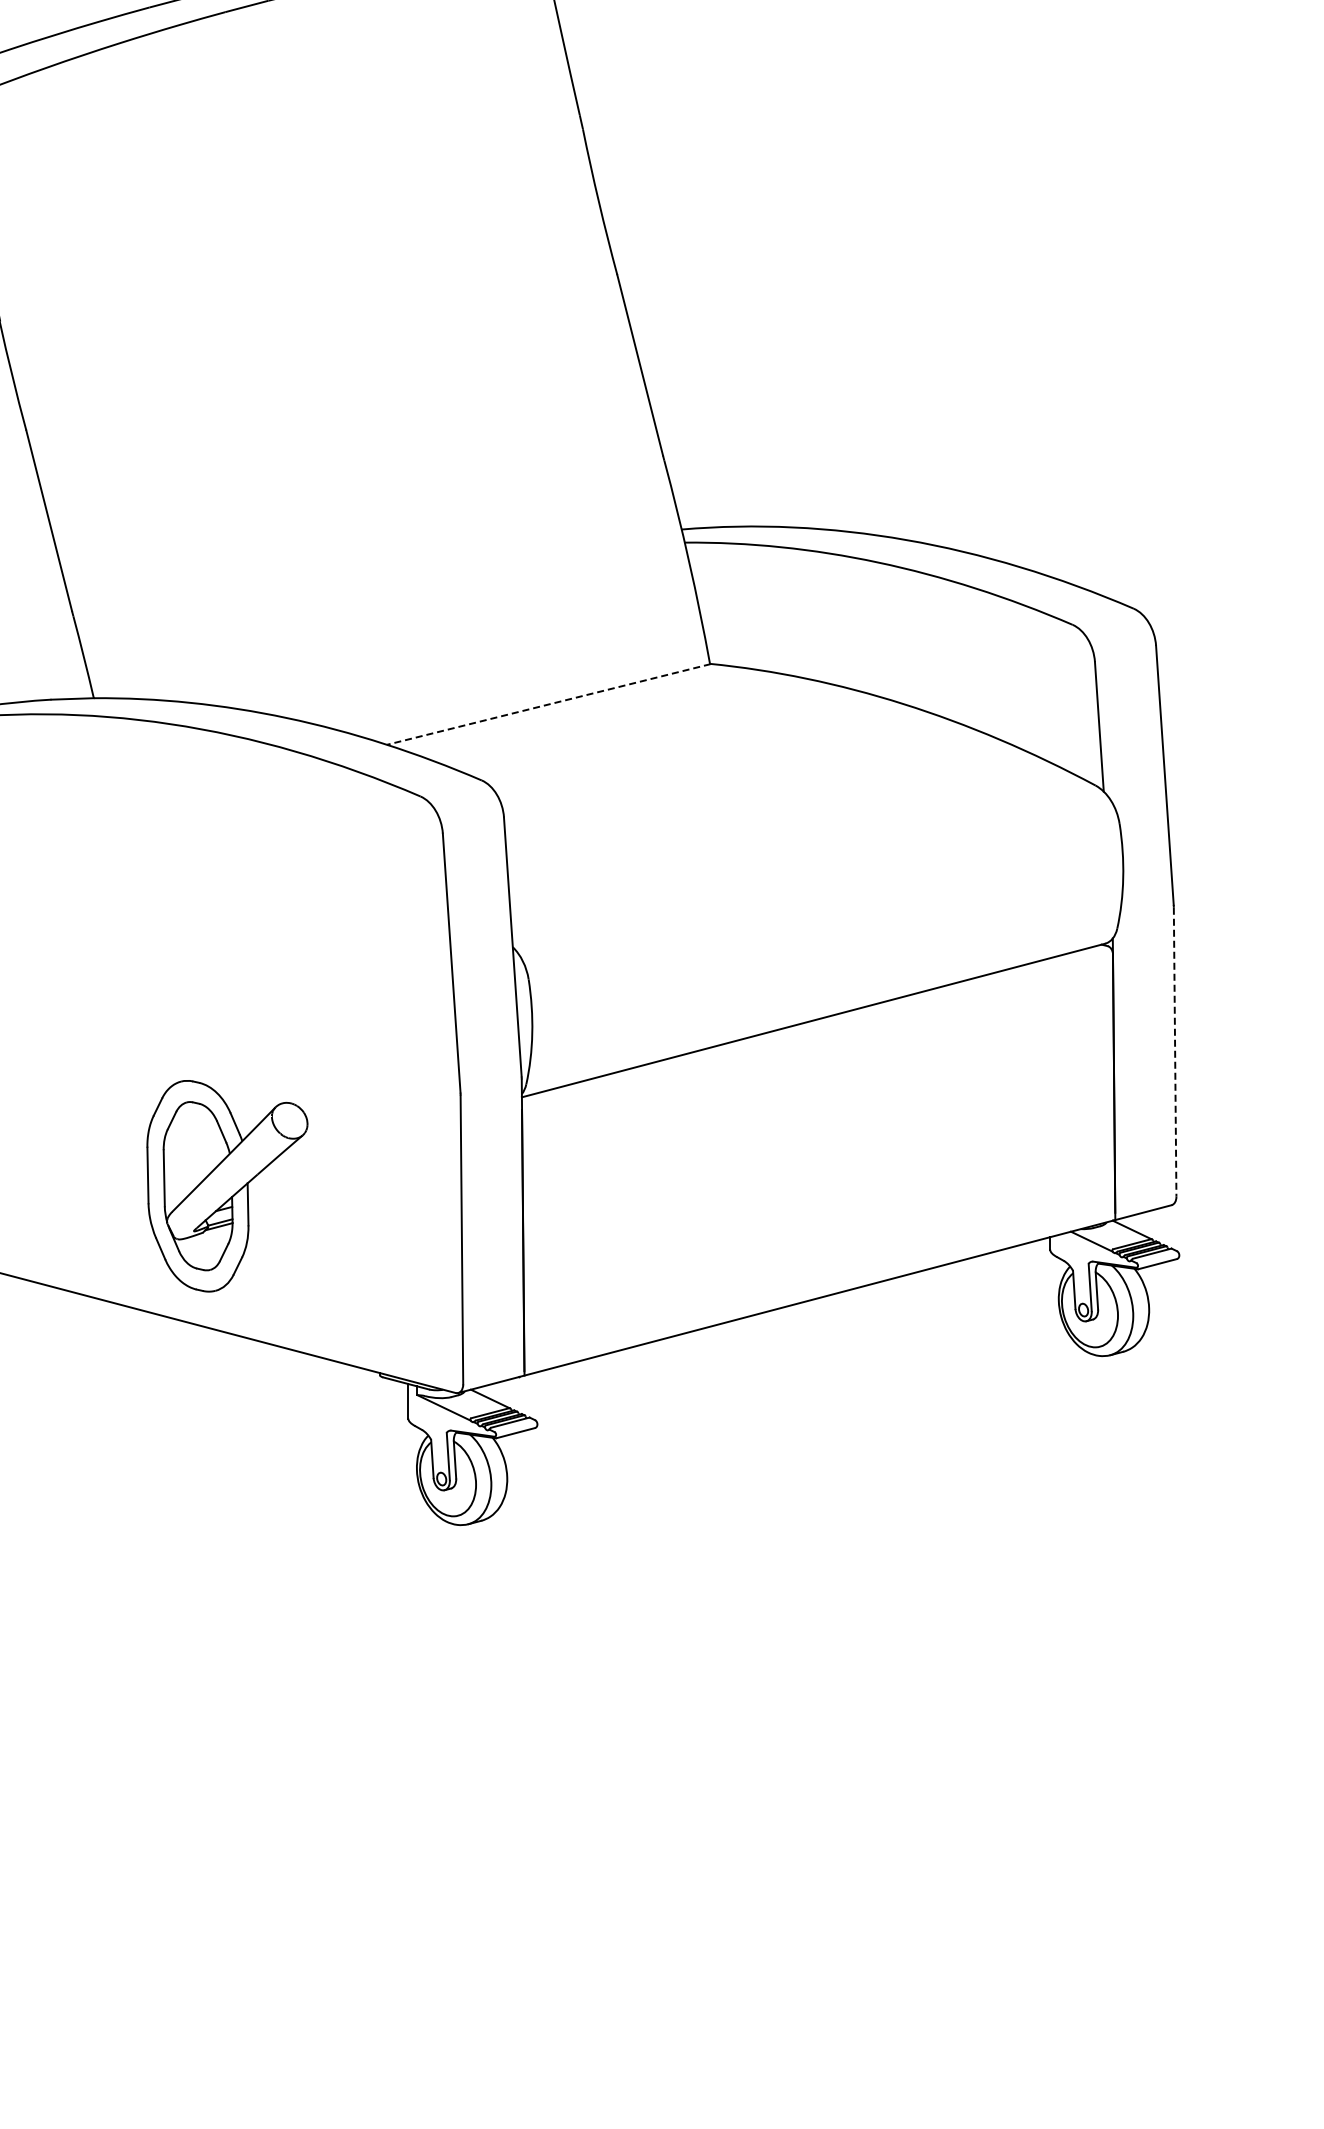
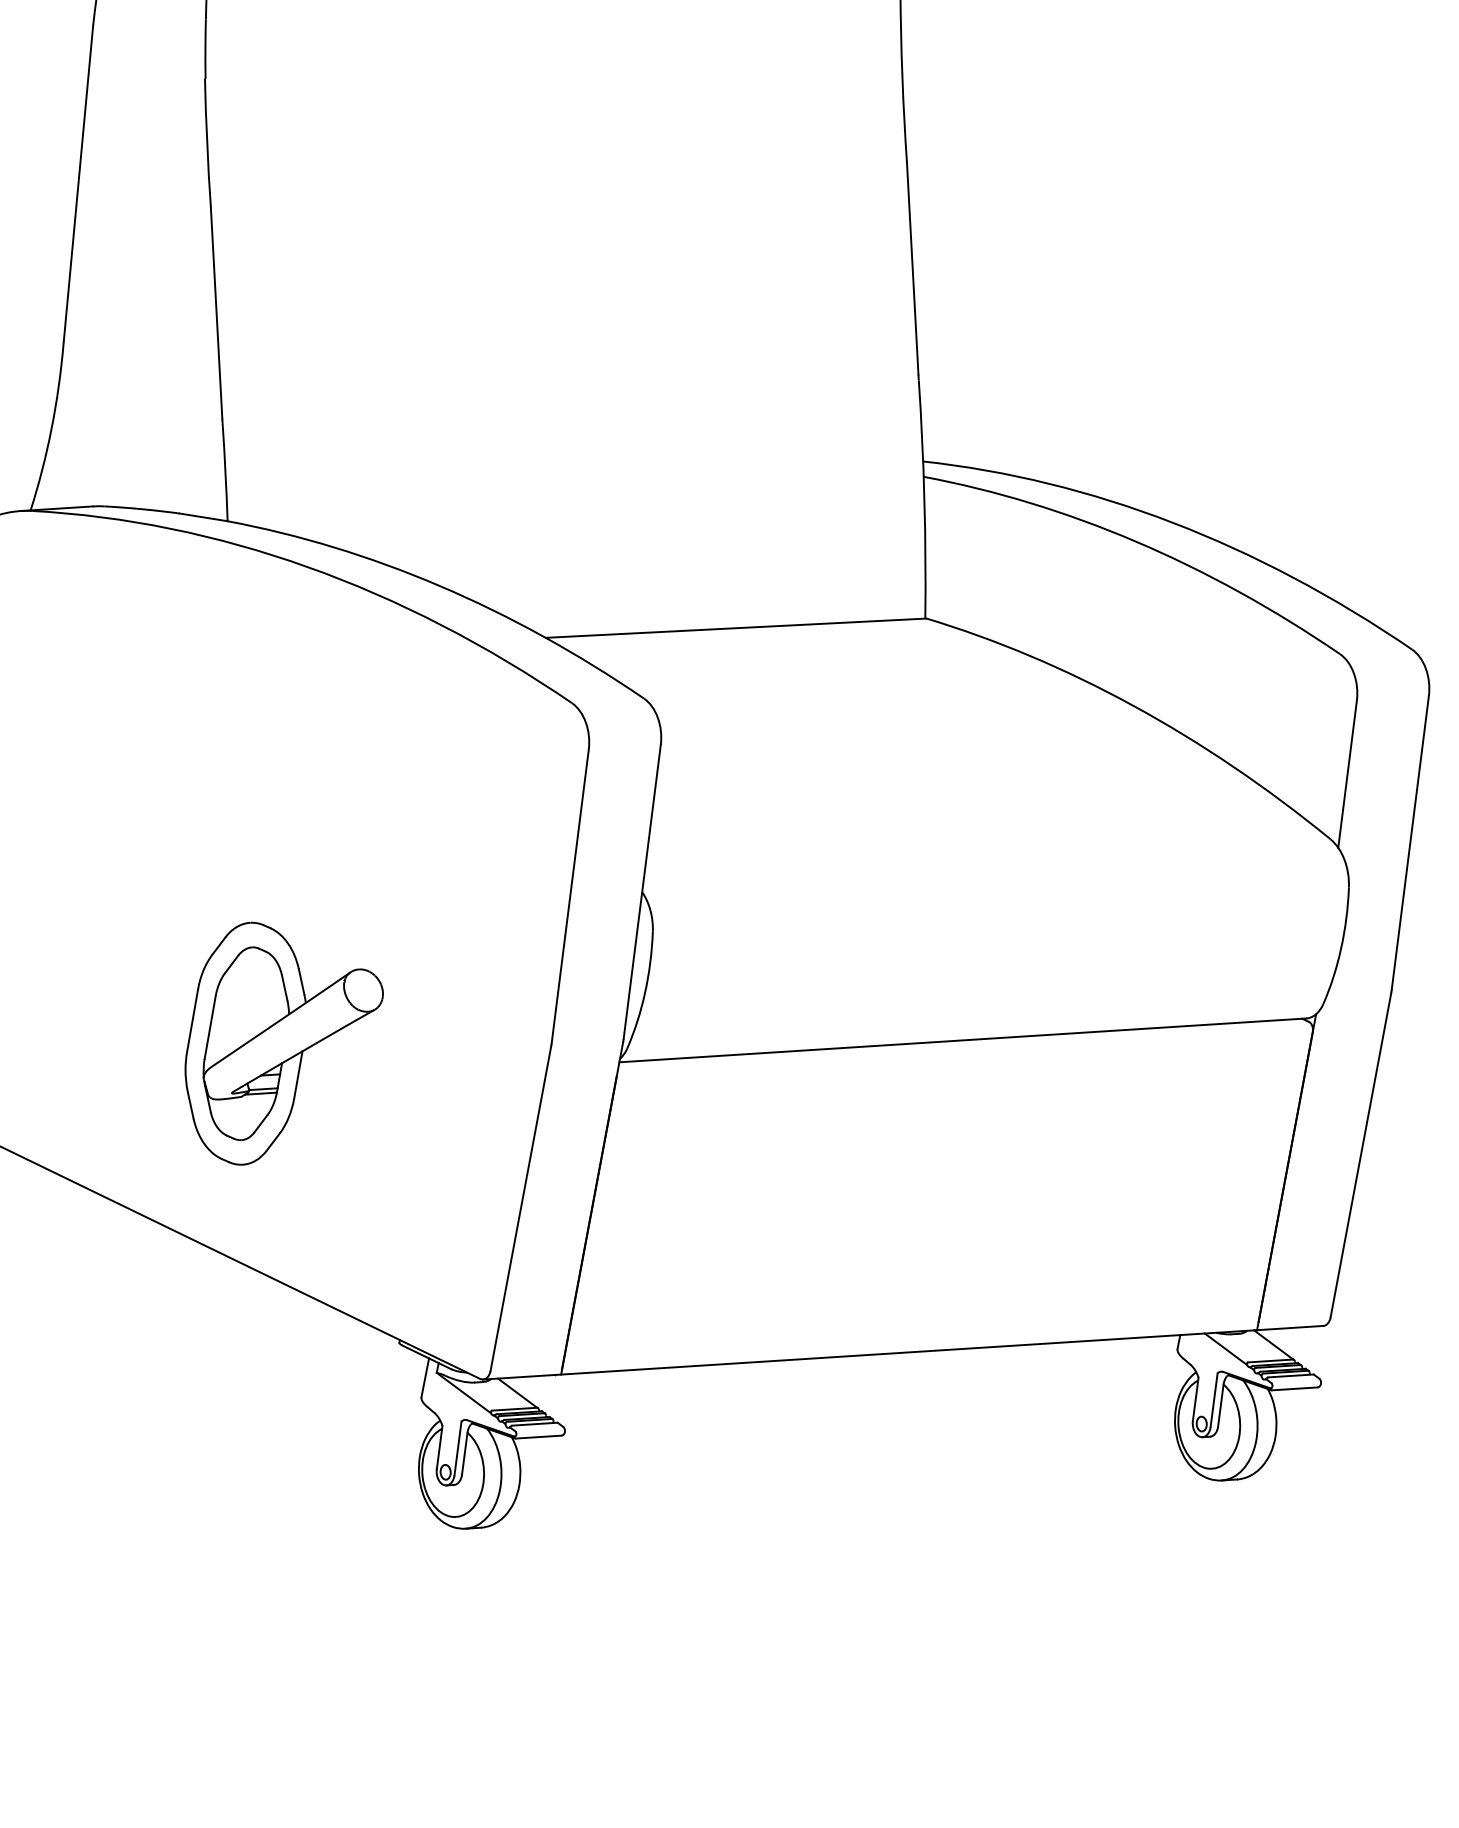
line: (548, 704) -> (735, 628), dashed -> solid
line: (1175, 1052) -> (1361, 1155), dashed -> solid
part: (227, 1186) -> (279, 1050), moved

